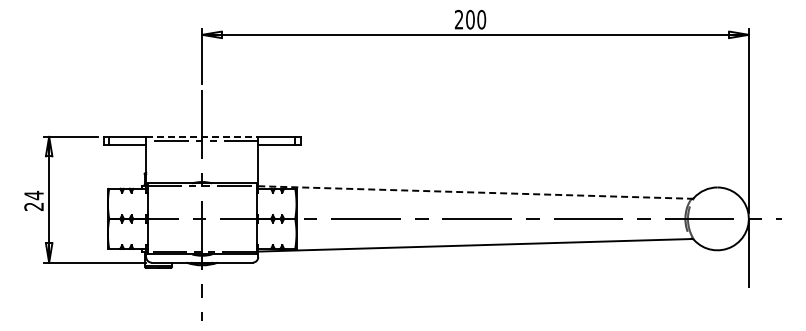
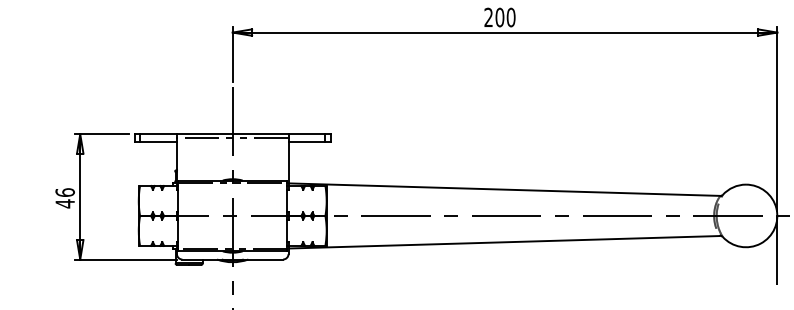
line: (202, 136) -> (233, 133), dashed -> solid
line: (475, 192) -> (504, 189), dashed -> solid
text: (33, 200) -> (64, 197), 24 -> 46

